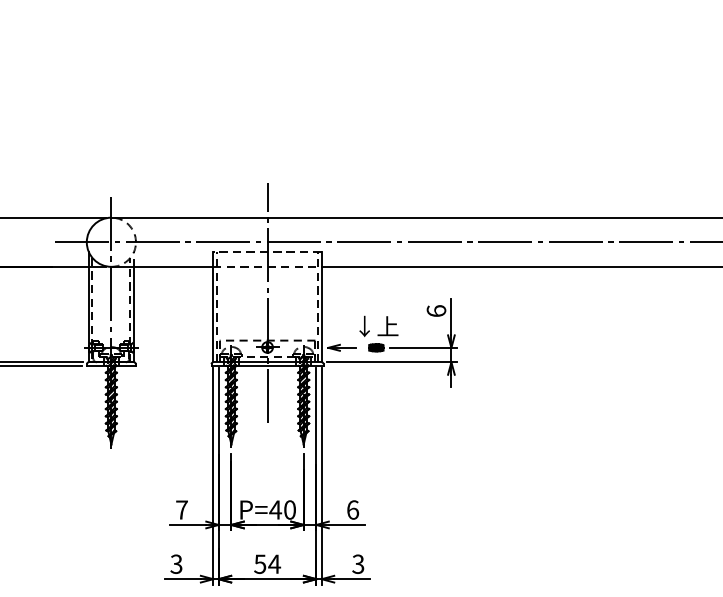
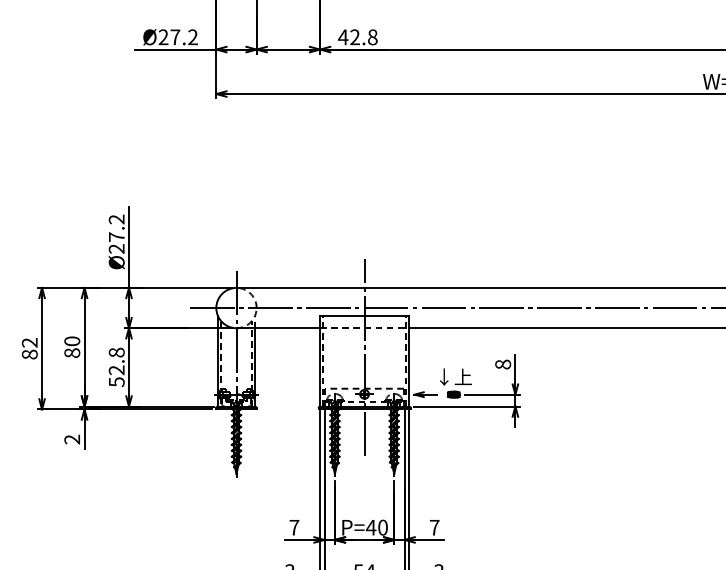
line: (267, 251) -> (364, 315), dashed -> solid
text: (436, 311) -> (503, 364), 6 -> 8
text: (352, 509) -> (434, 527), 6 -> 7

